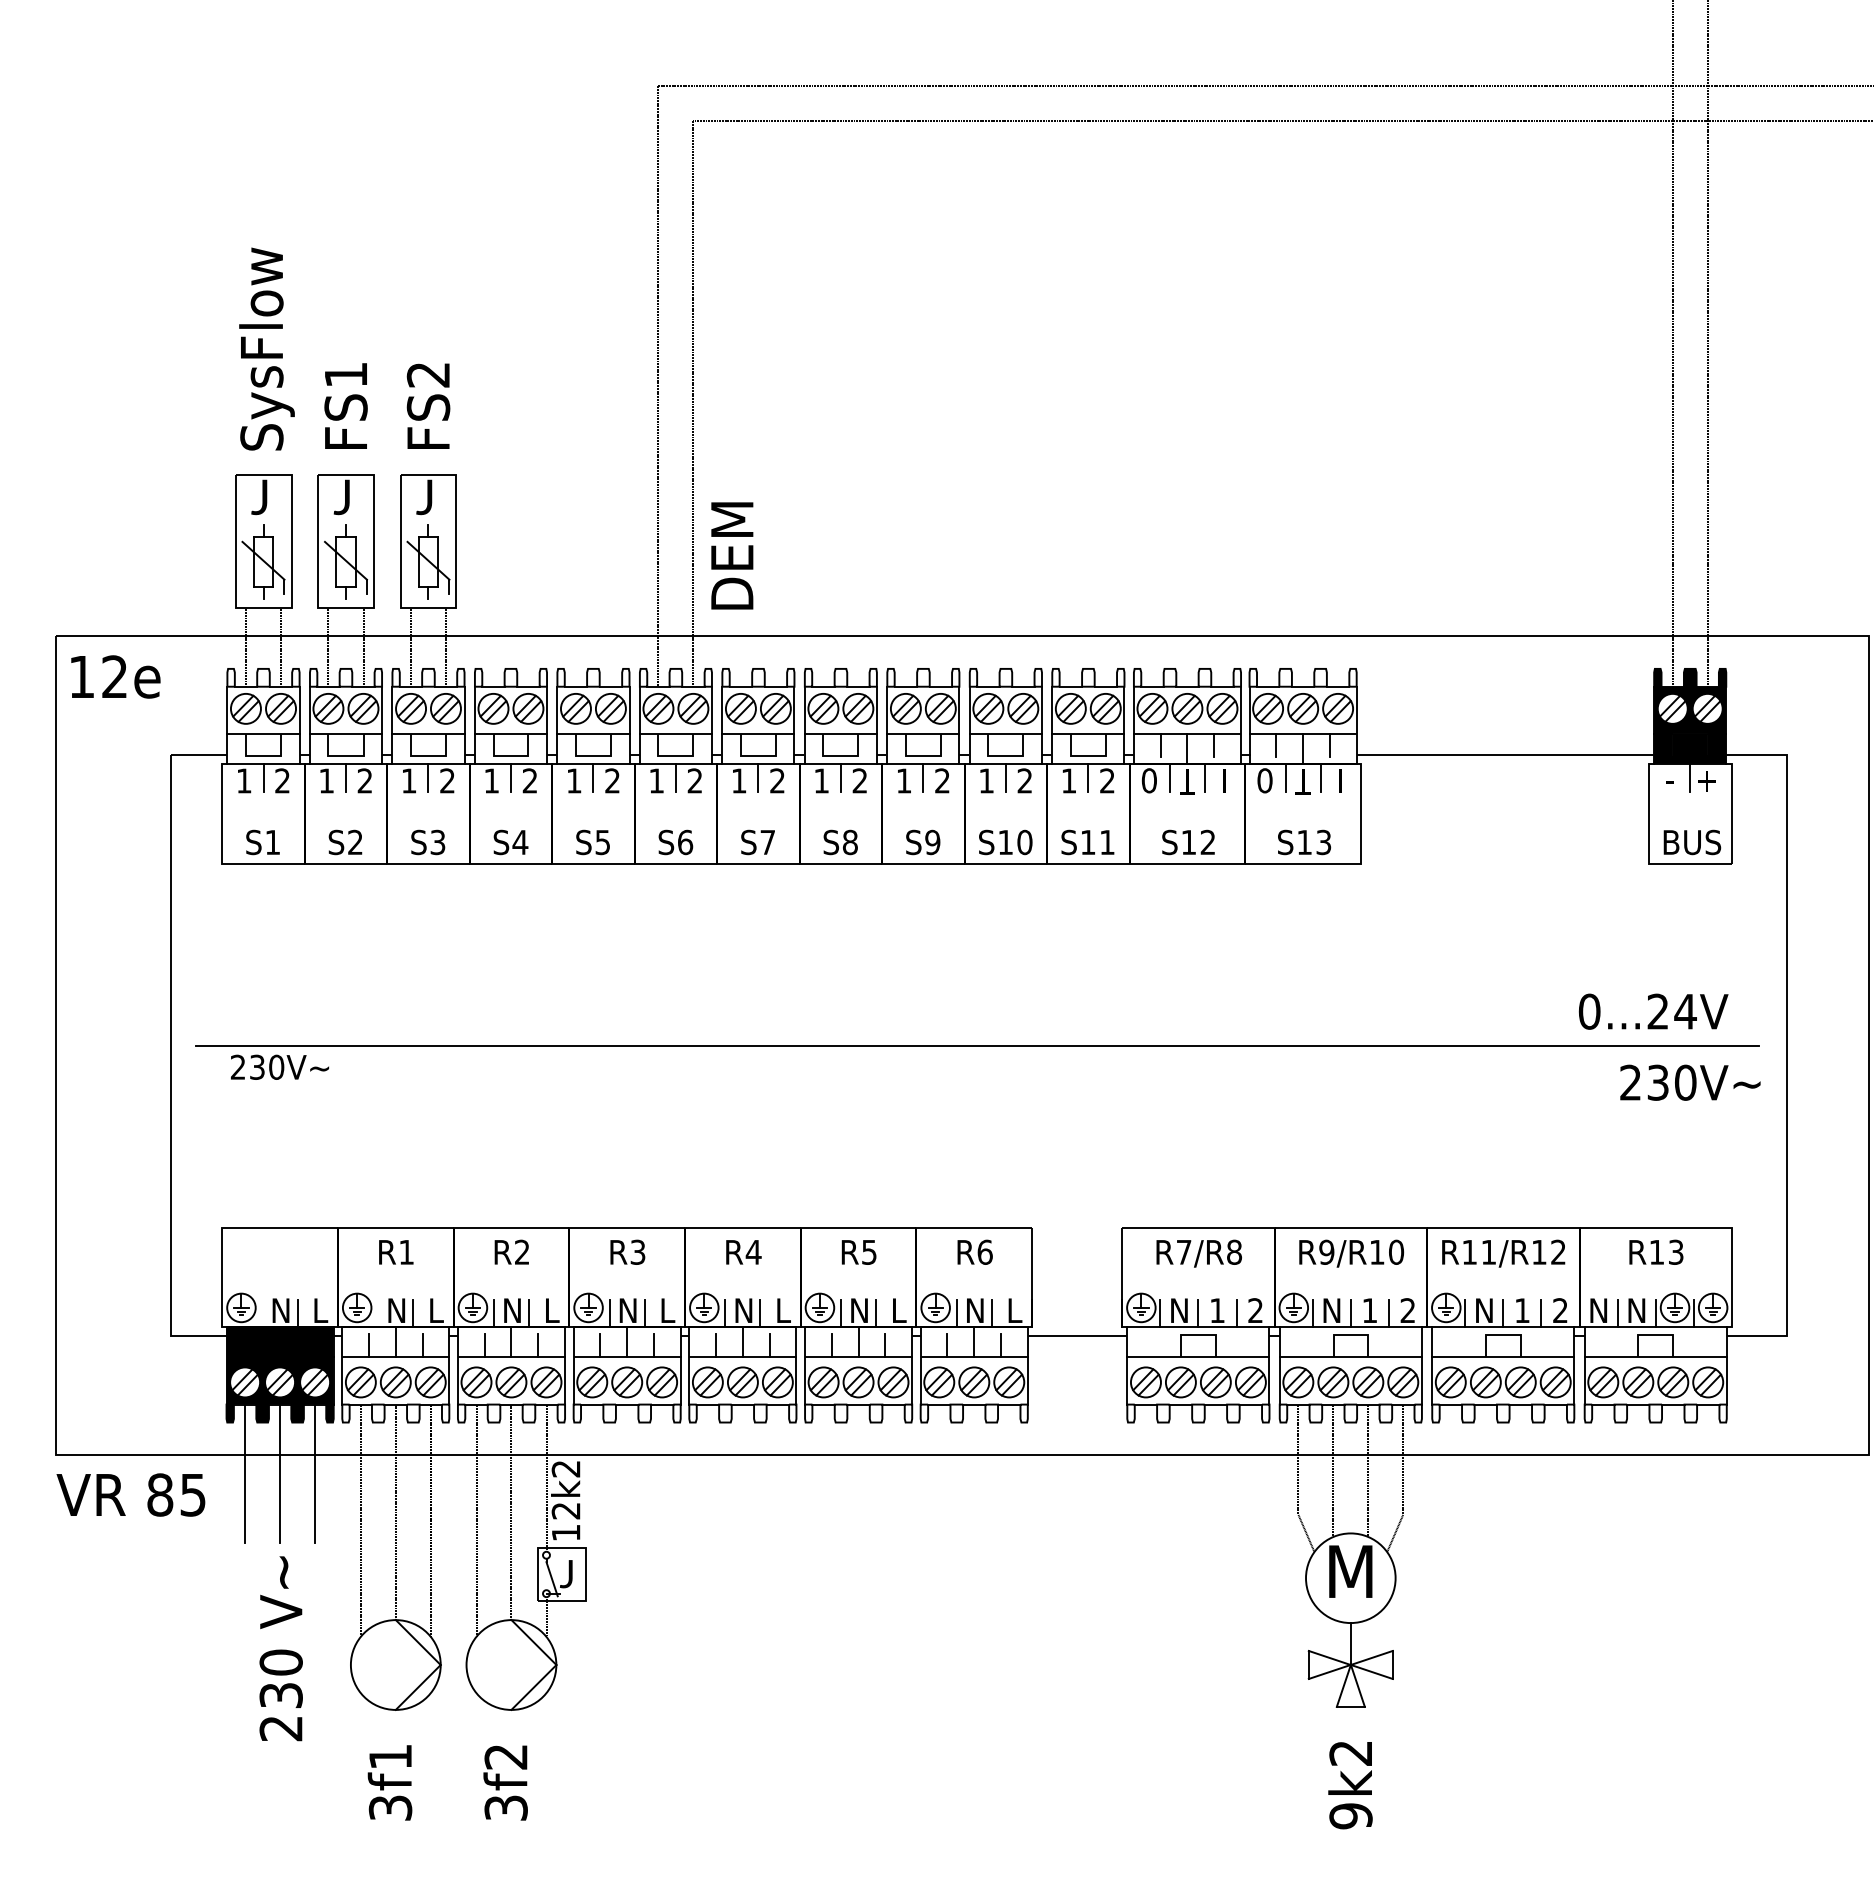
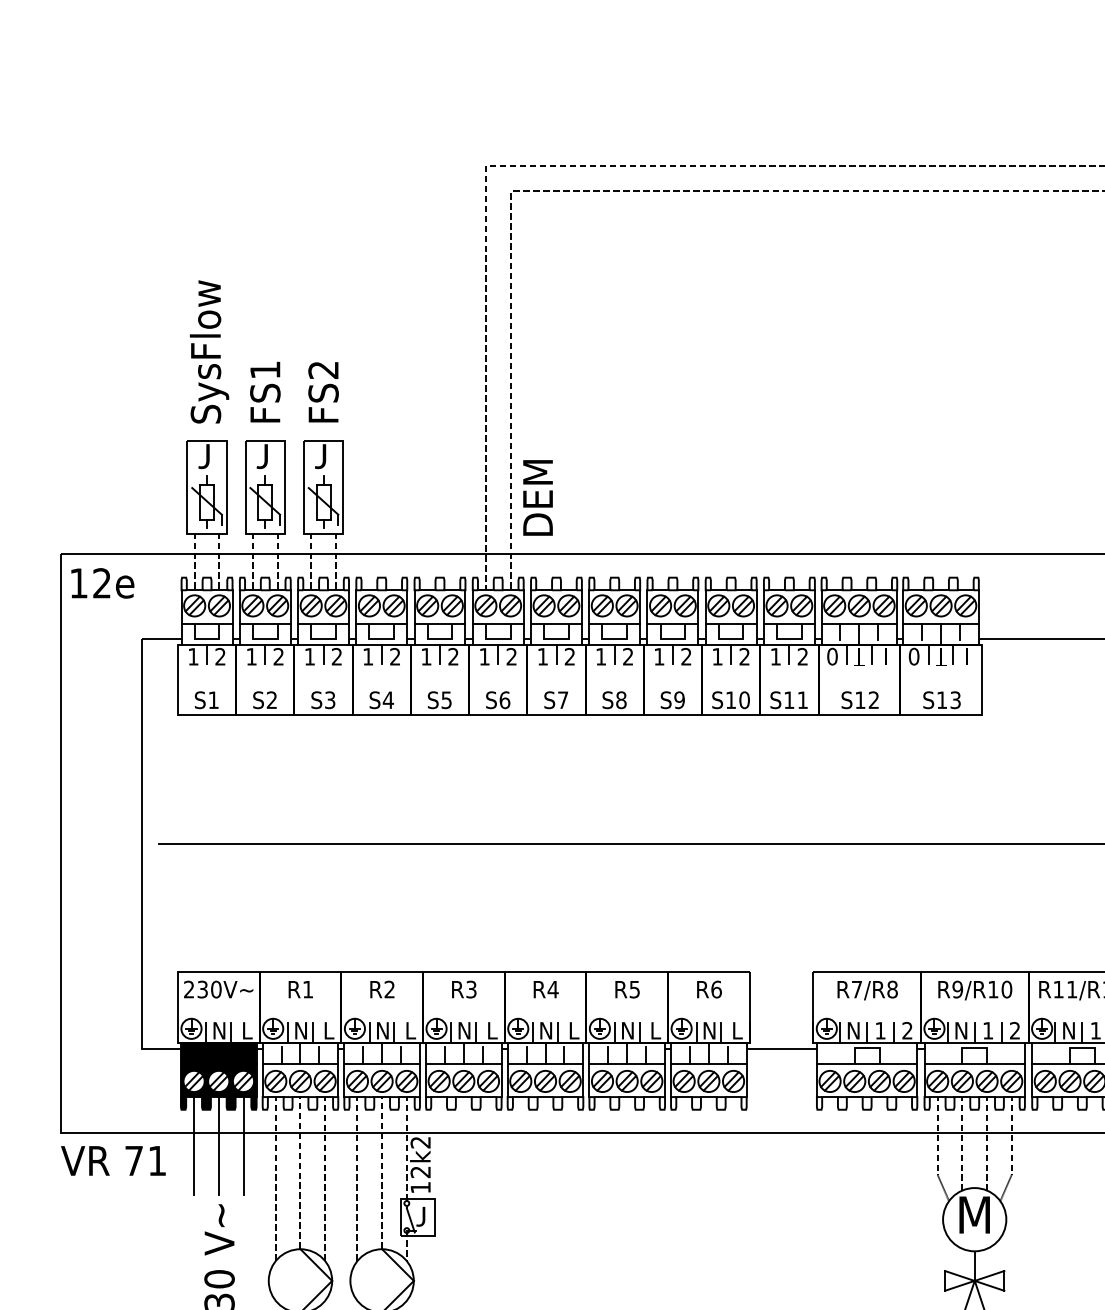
text: (279, 1066) -> (218, 989), moved
line: (262, 1313) -> (206, 1032), added
line: (378, 1313) -> (288, 1032), added
text: (176, 1494) -> (145, 1160), 85 -> 71

